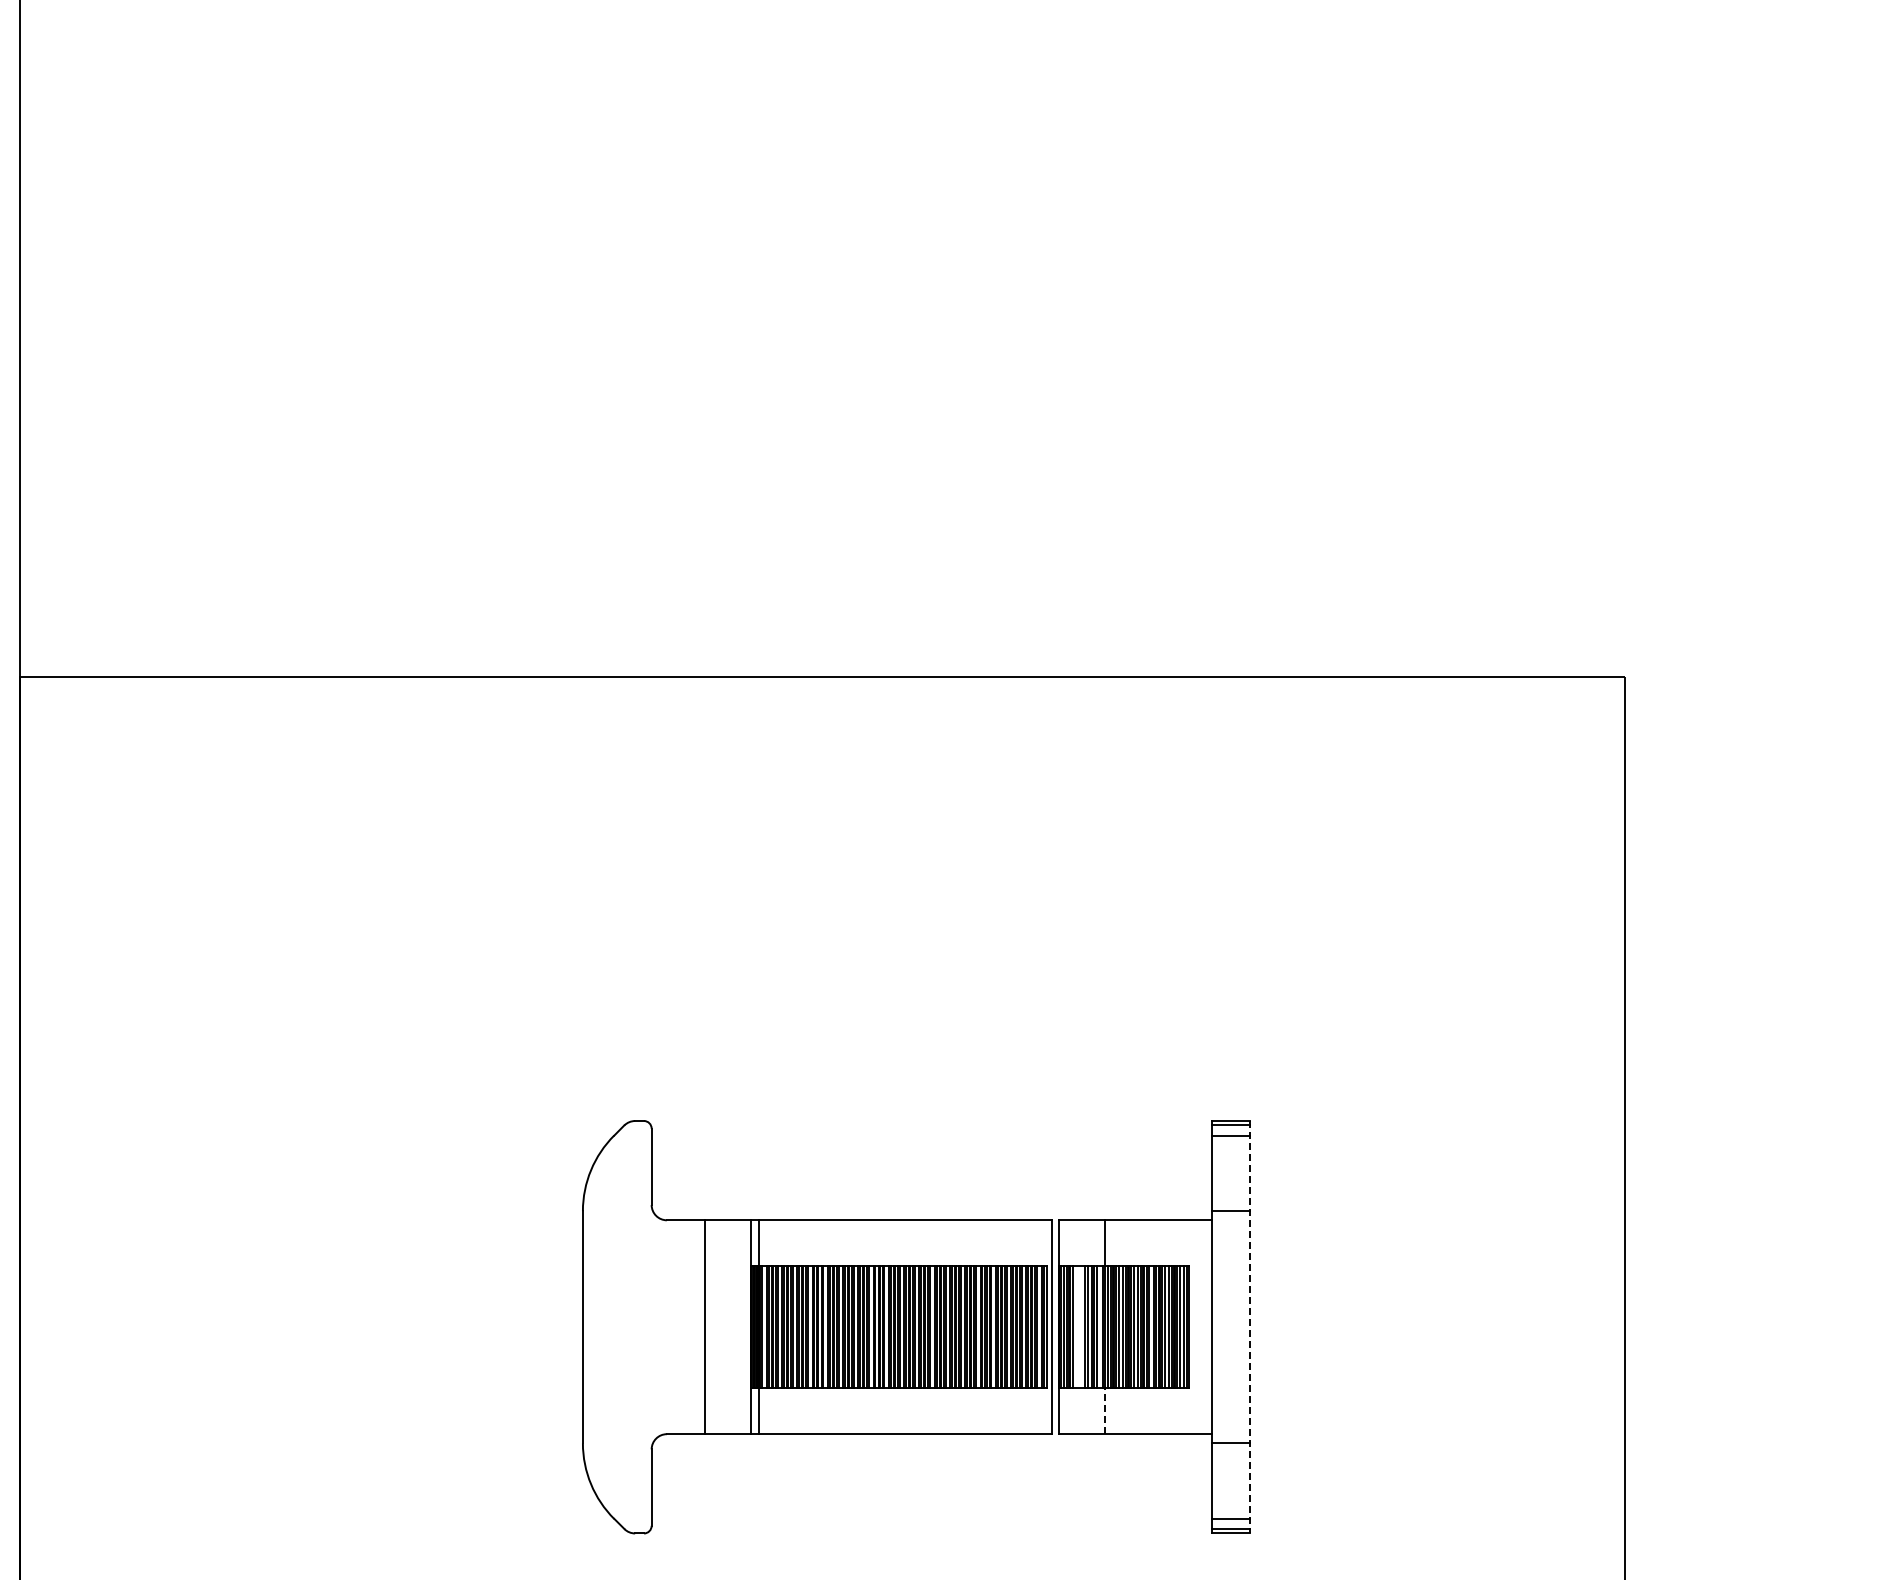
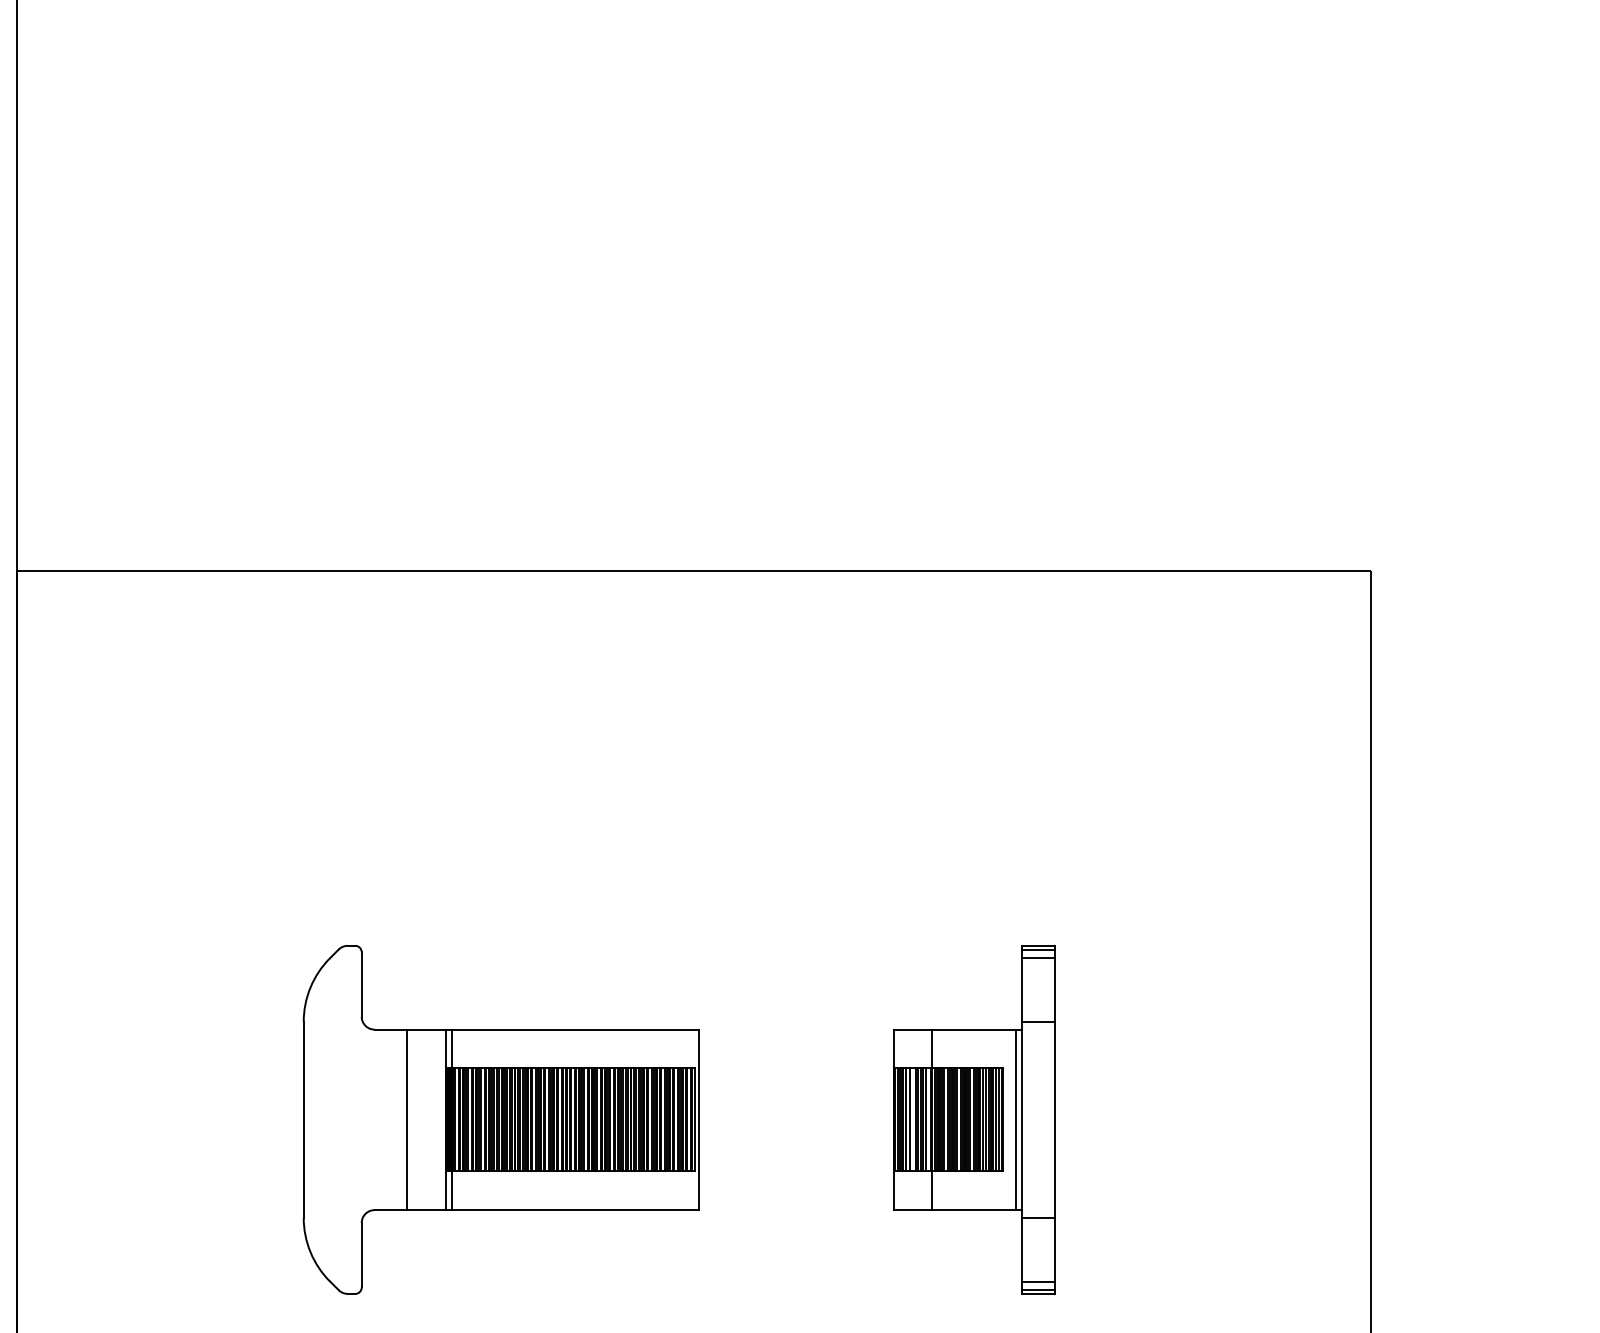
part: (817, 1327) -> (501, 1120), moved
line: (1078, 1327) -> (910, 1120), added
line: (1203, 1327) -> (1015, 1120), added
line: (1249, 1327) -> (1054, 1120), dashed -> solid
line: (1104, 1411) -> (932, 1190), dashed -> solid

